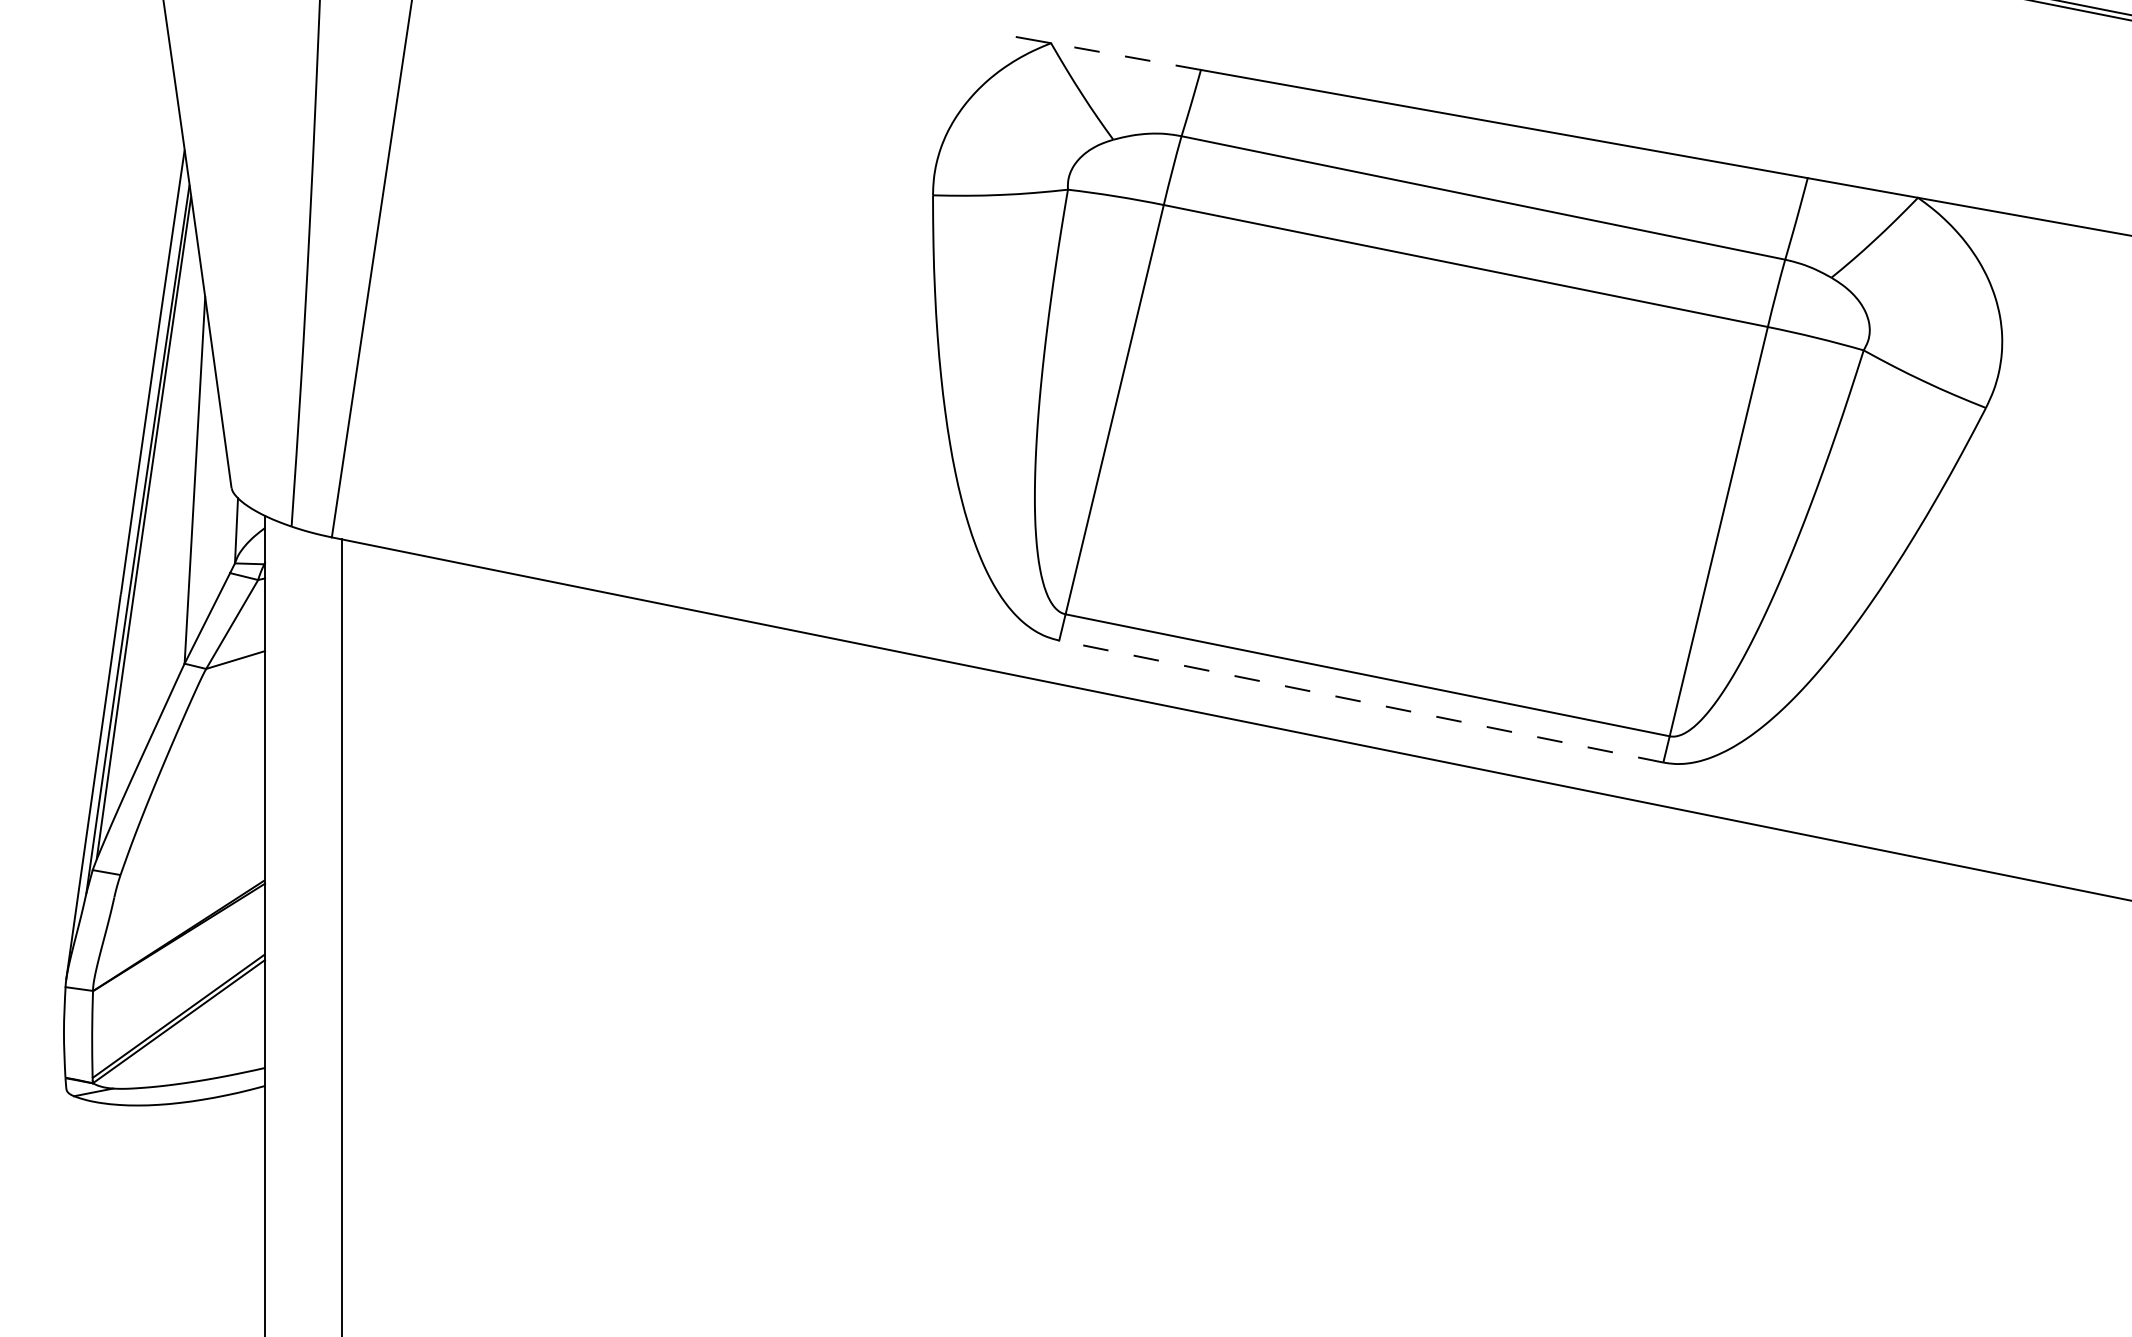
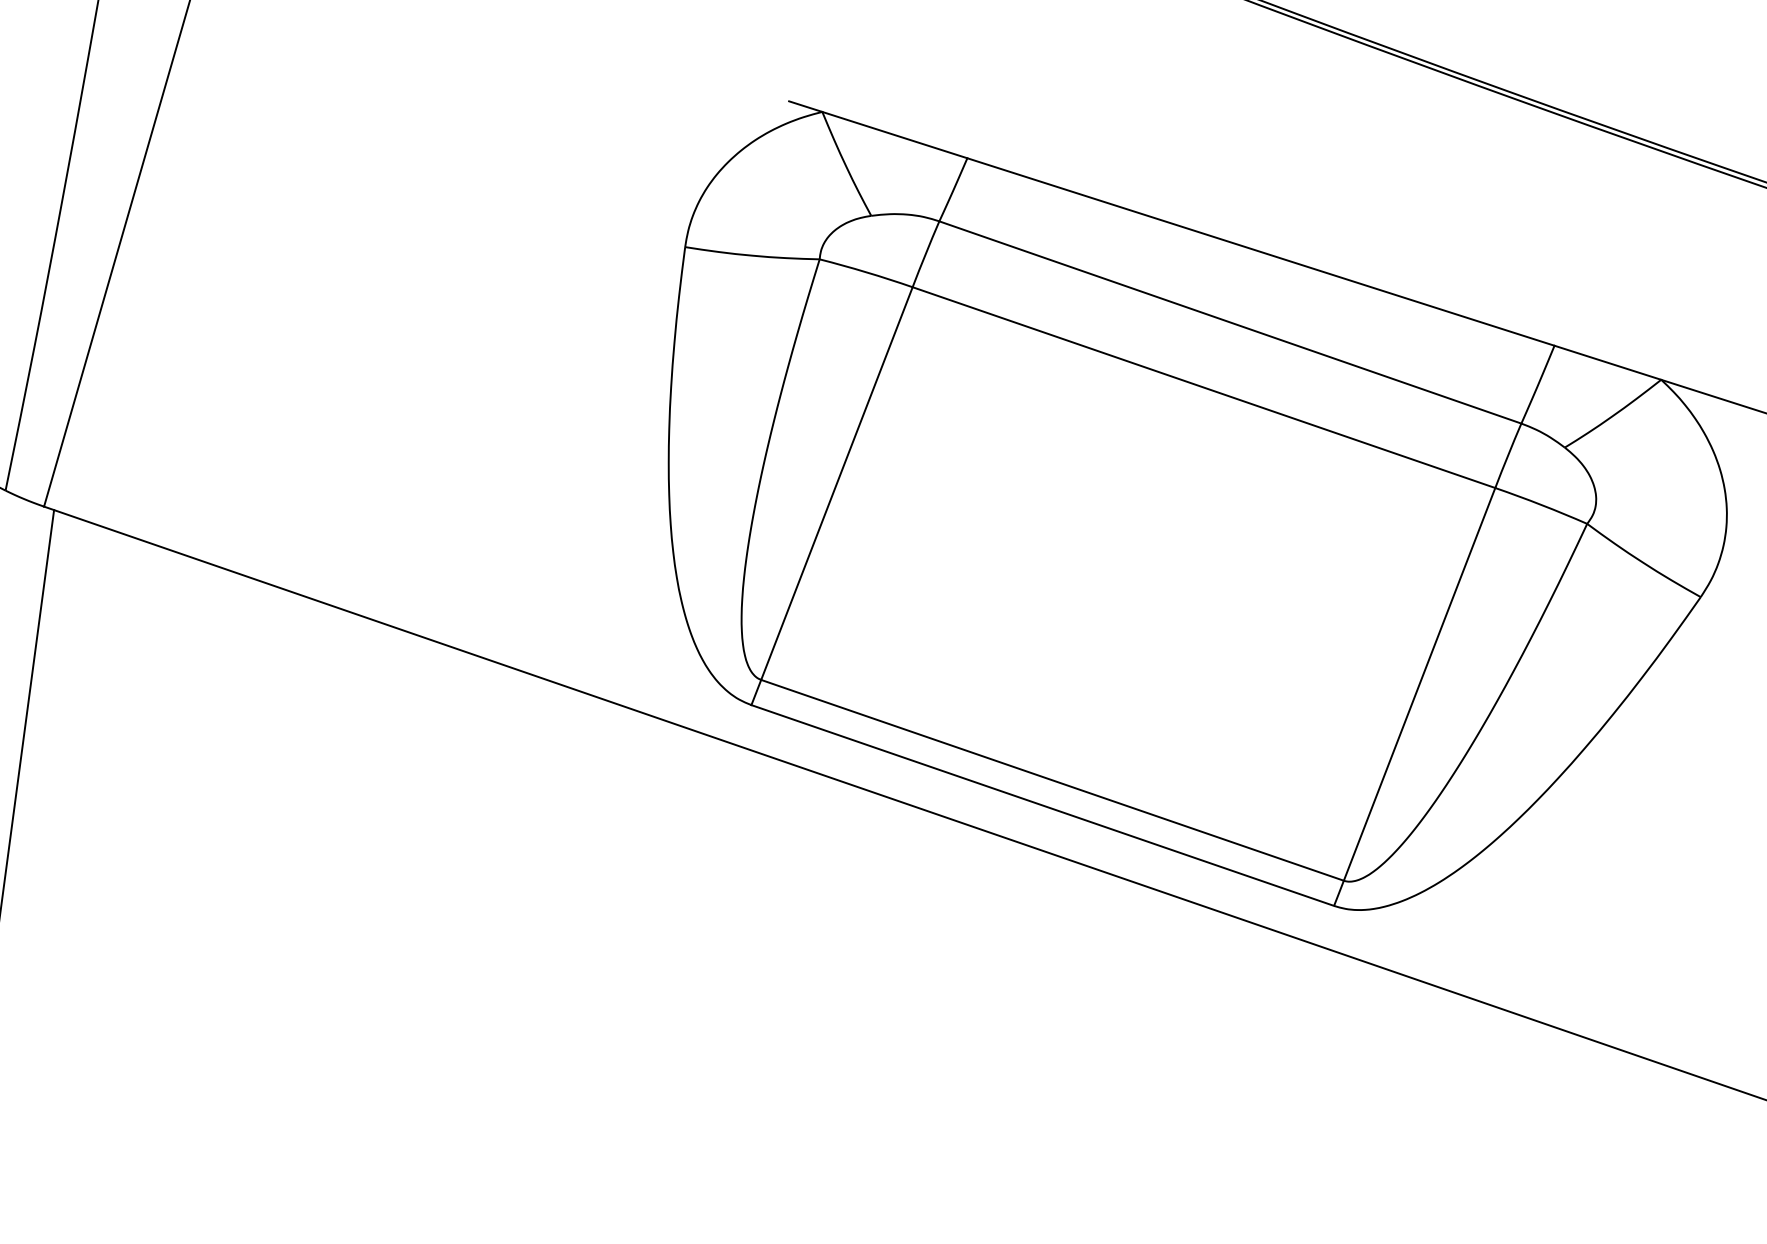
line: (1125, 56) -> (894, 134), dashed -> solid
line: (1360, 701) -> (1041, 805), dashed -> solid

